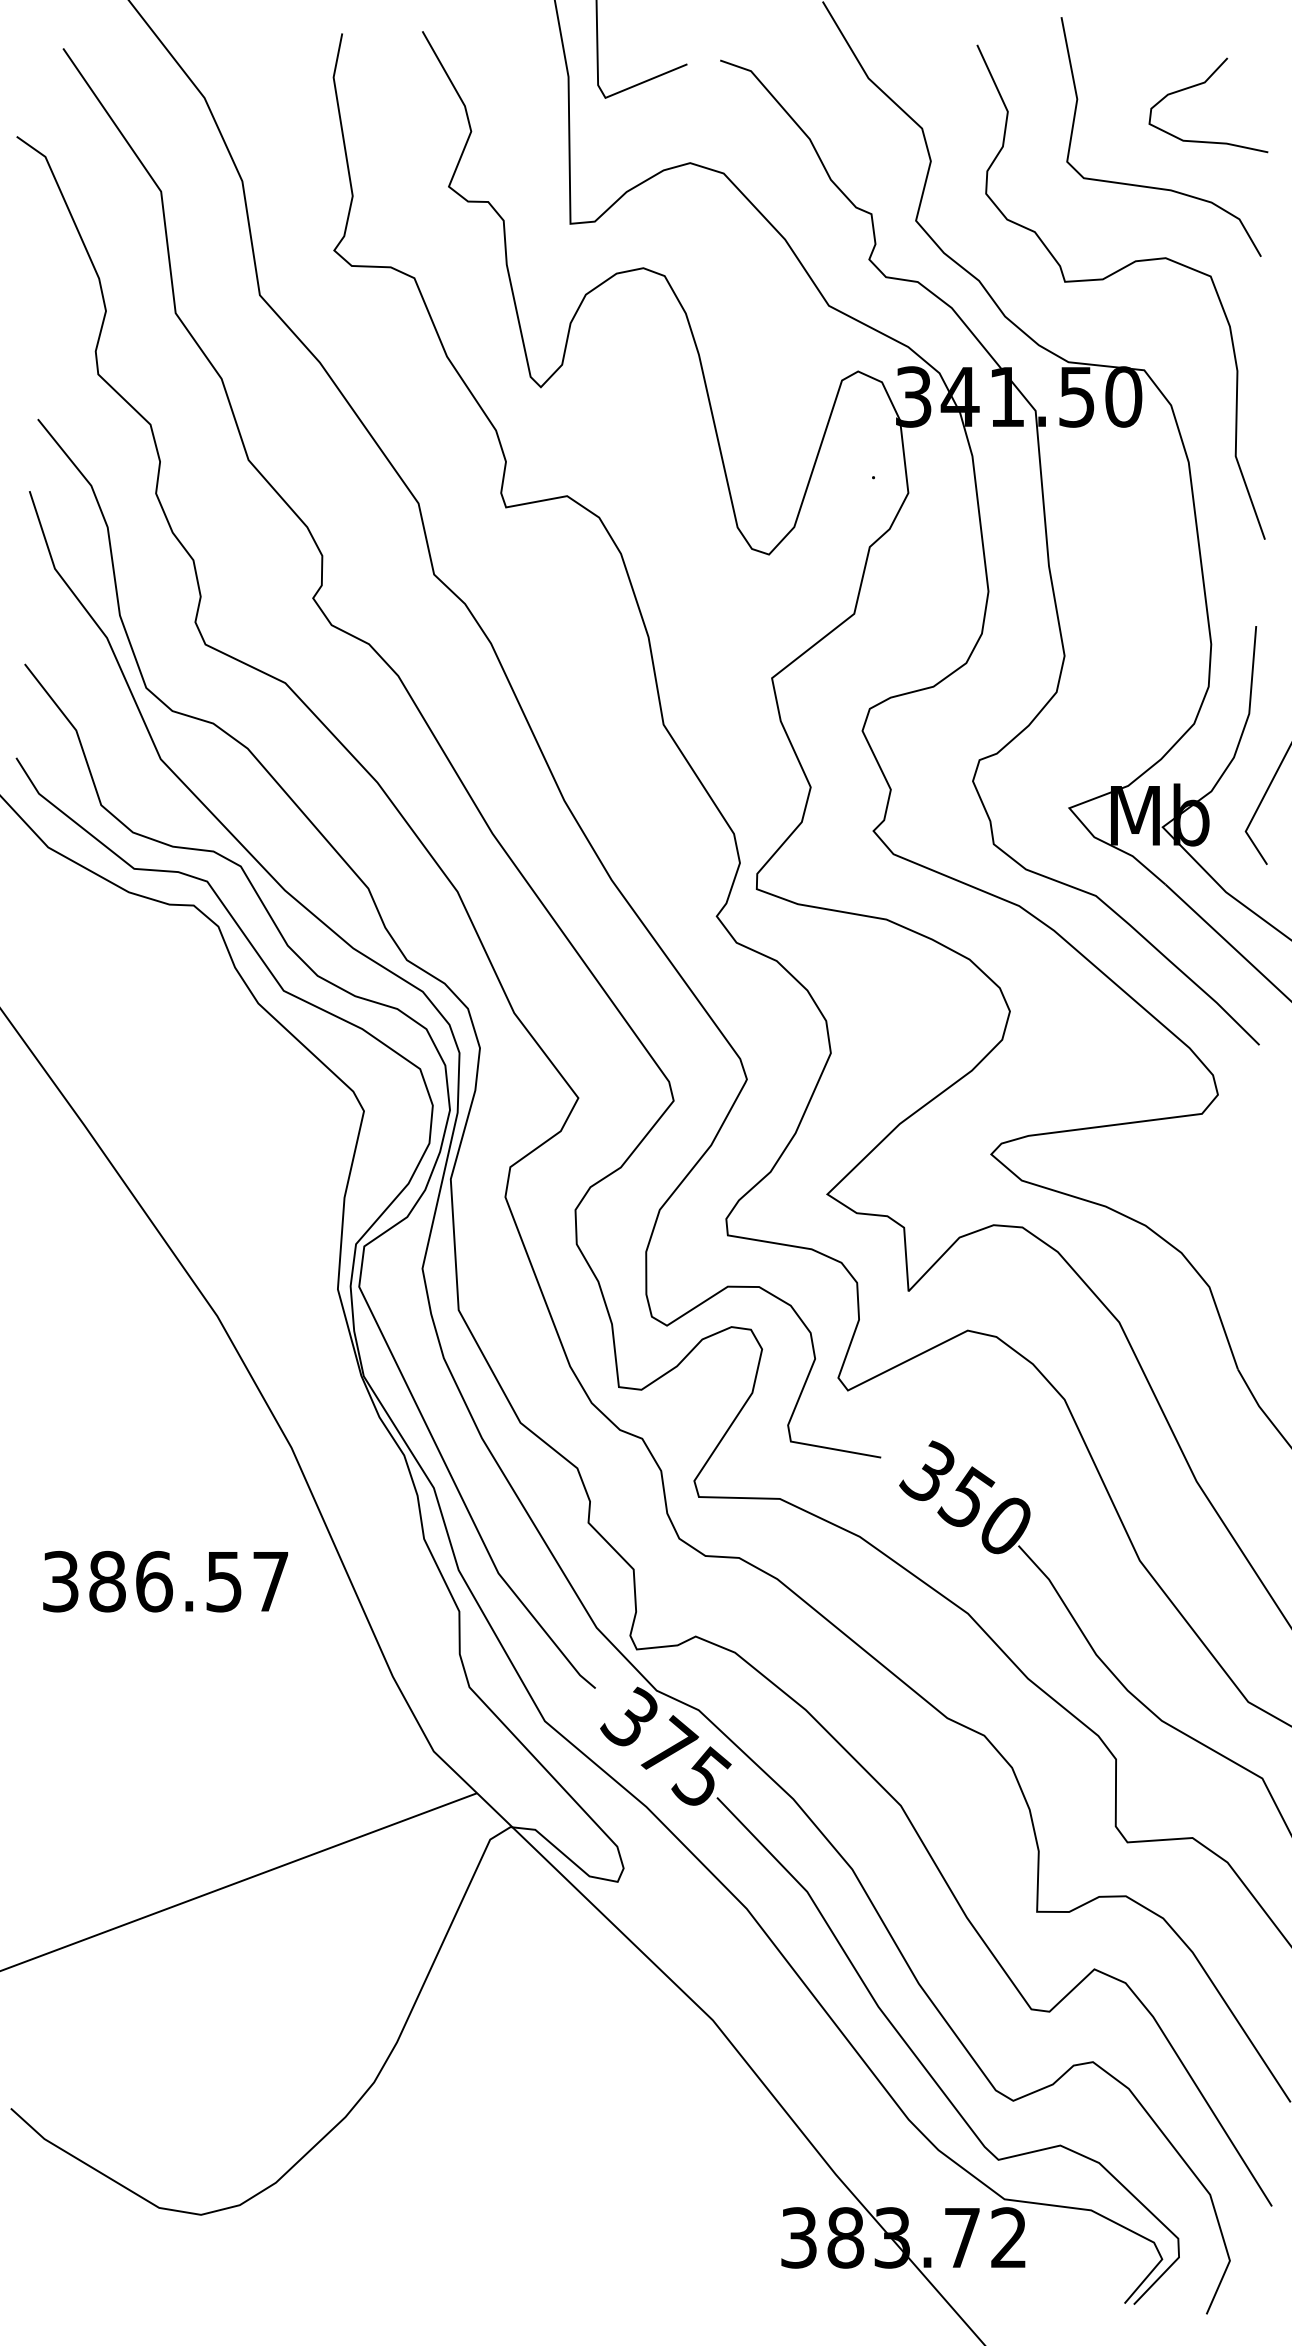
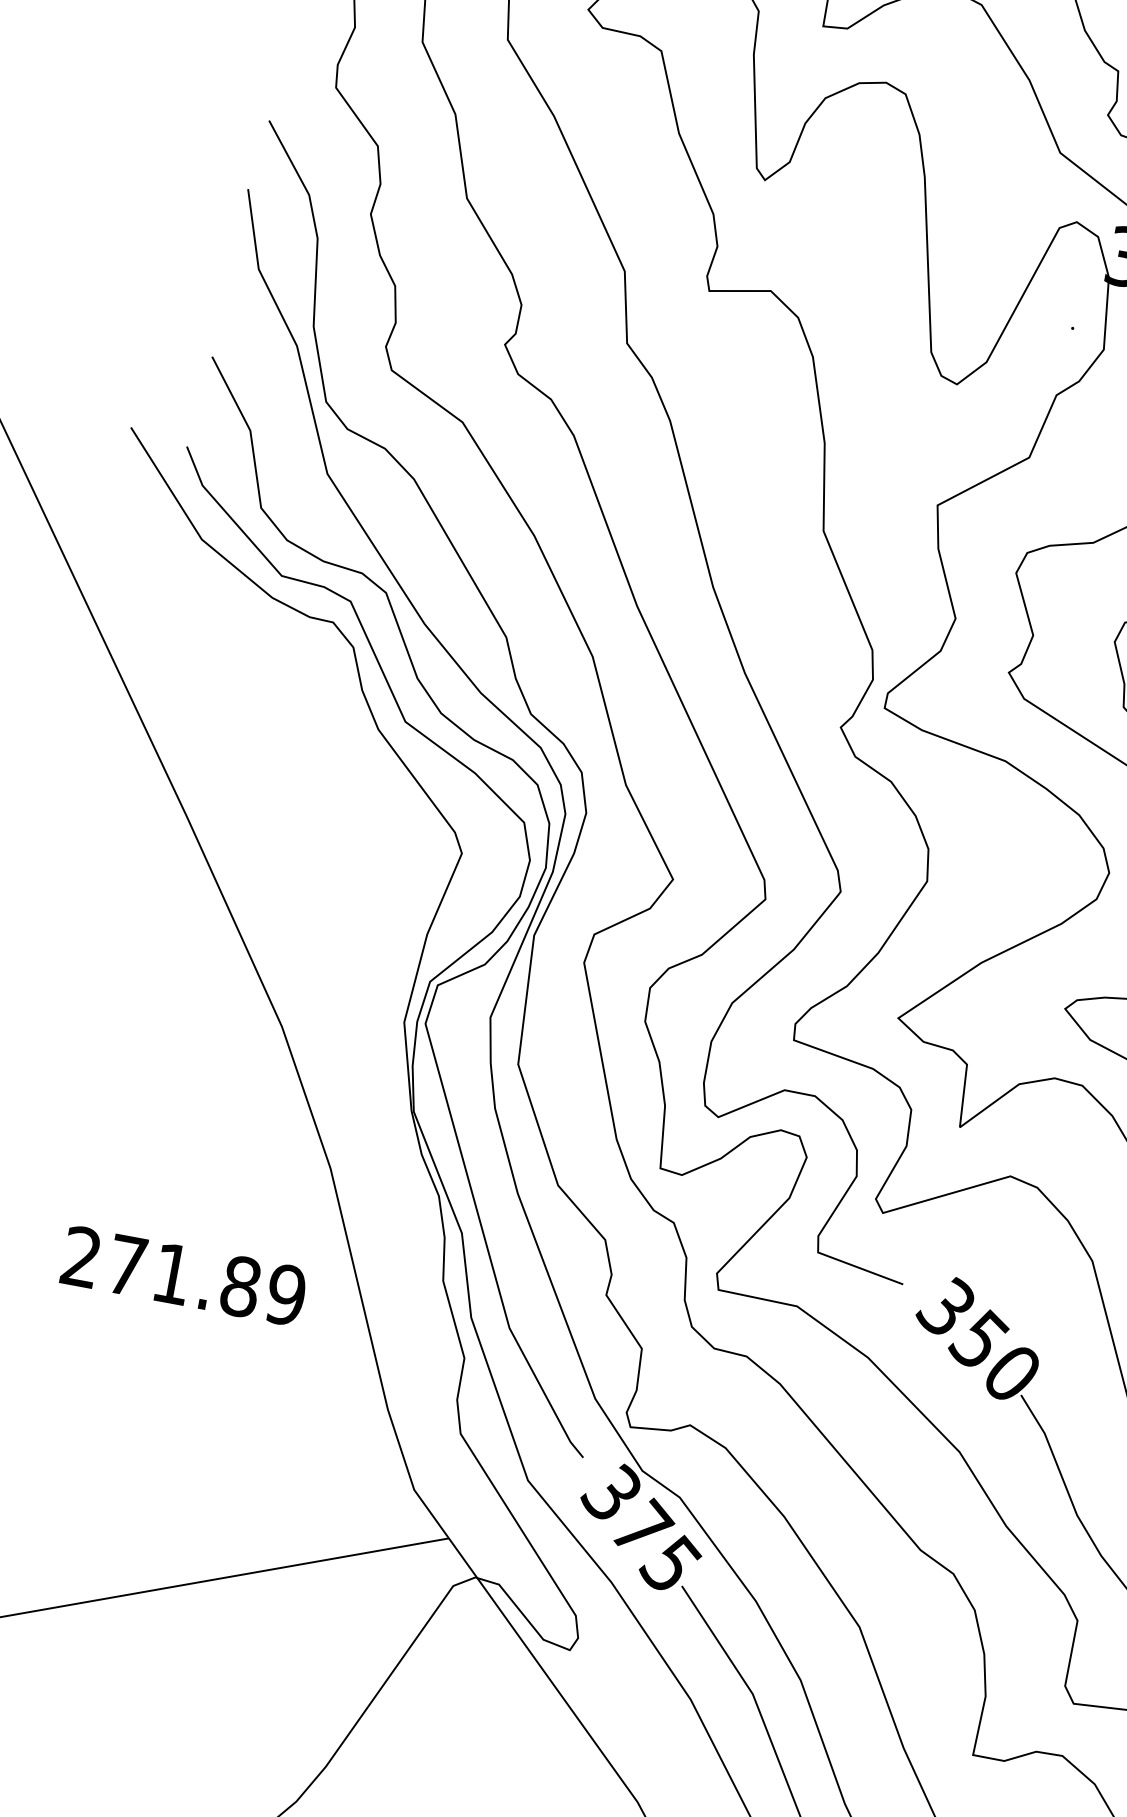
text: (166, 1581) -> (184, 1276), 386.57 -> 271.89

